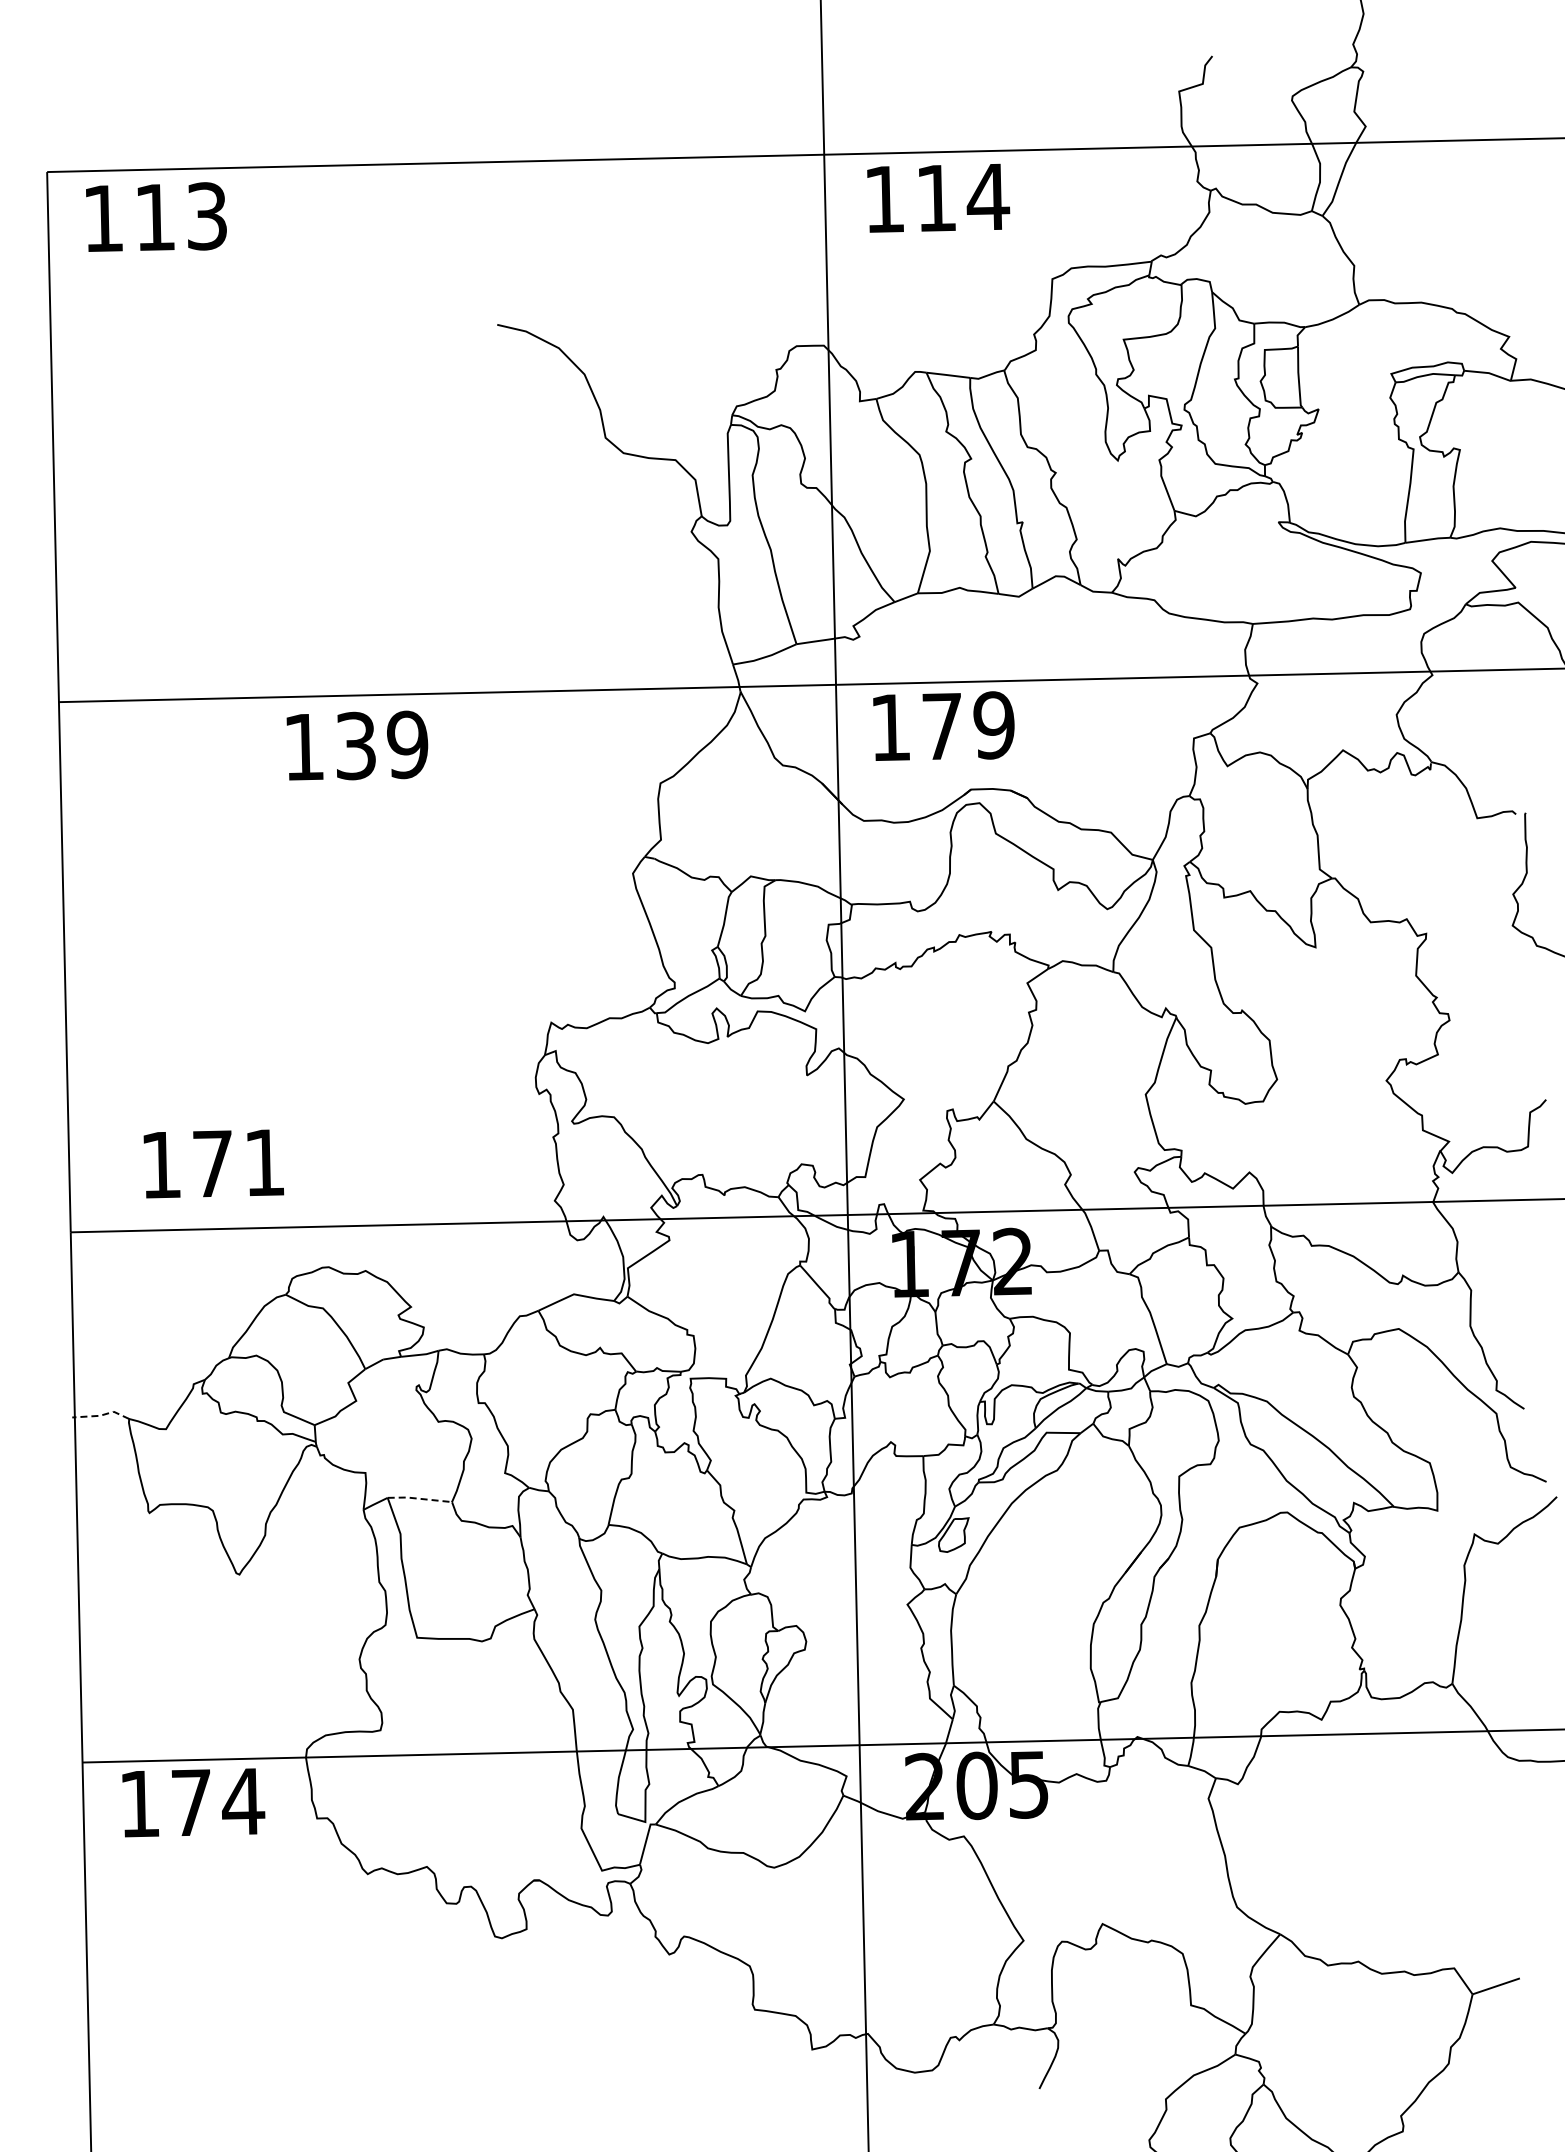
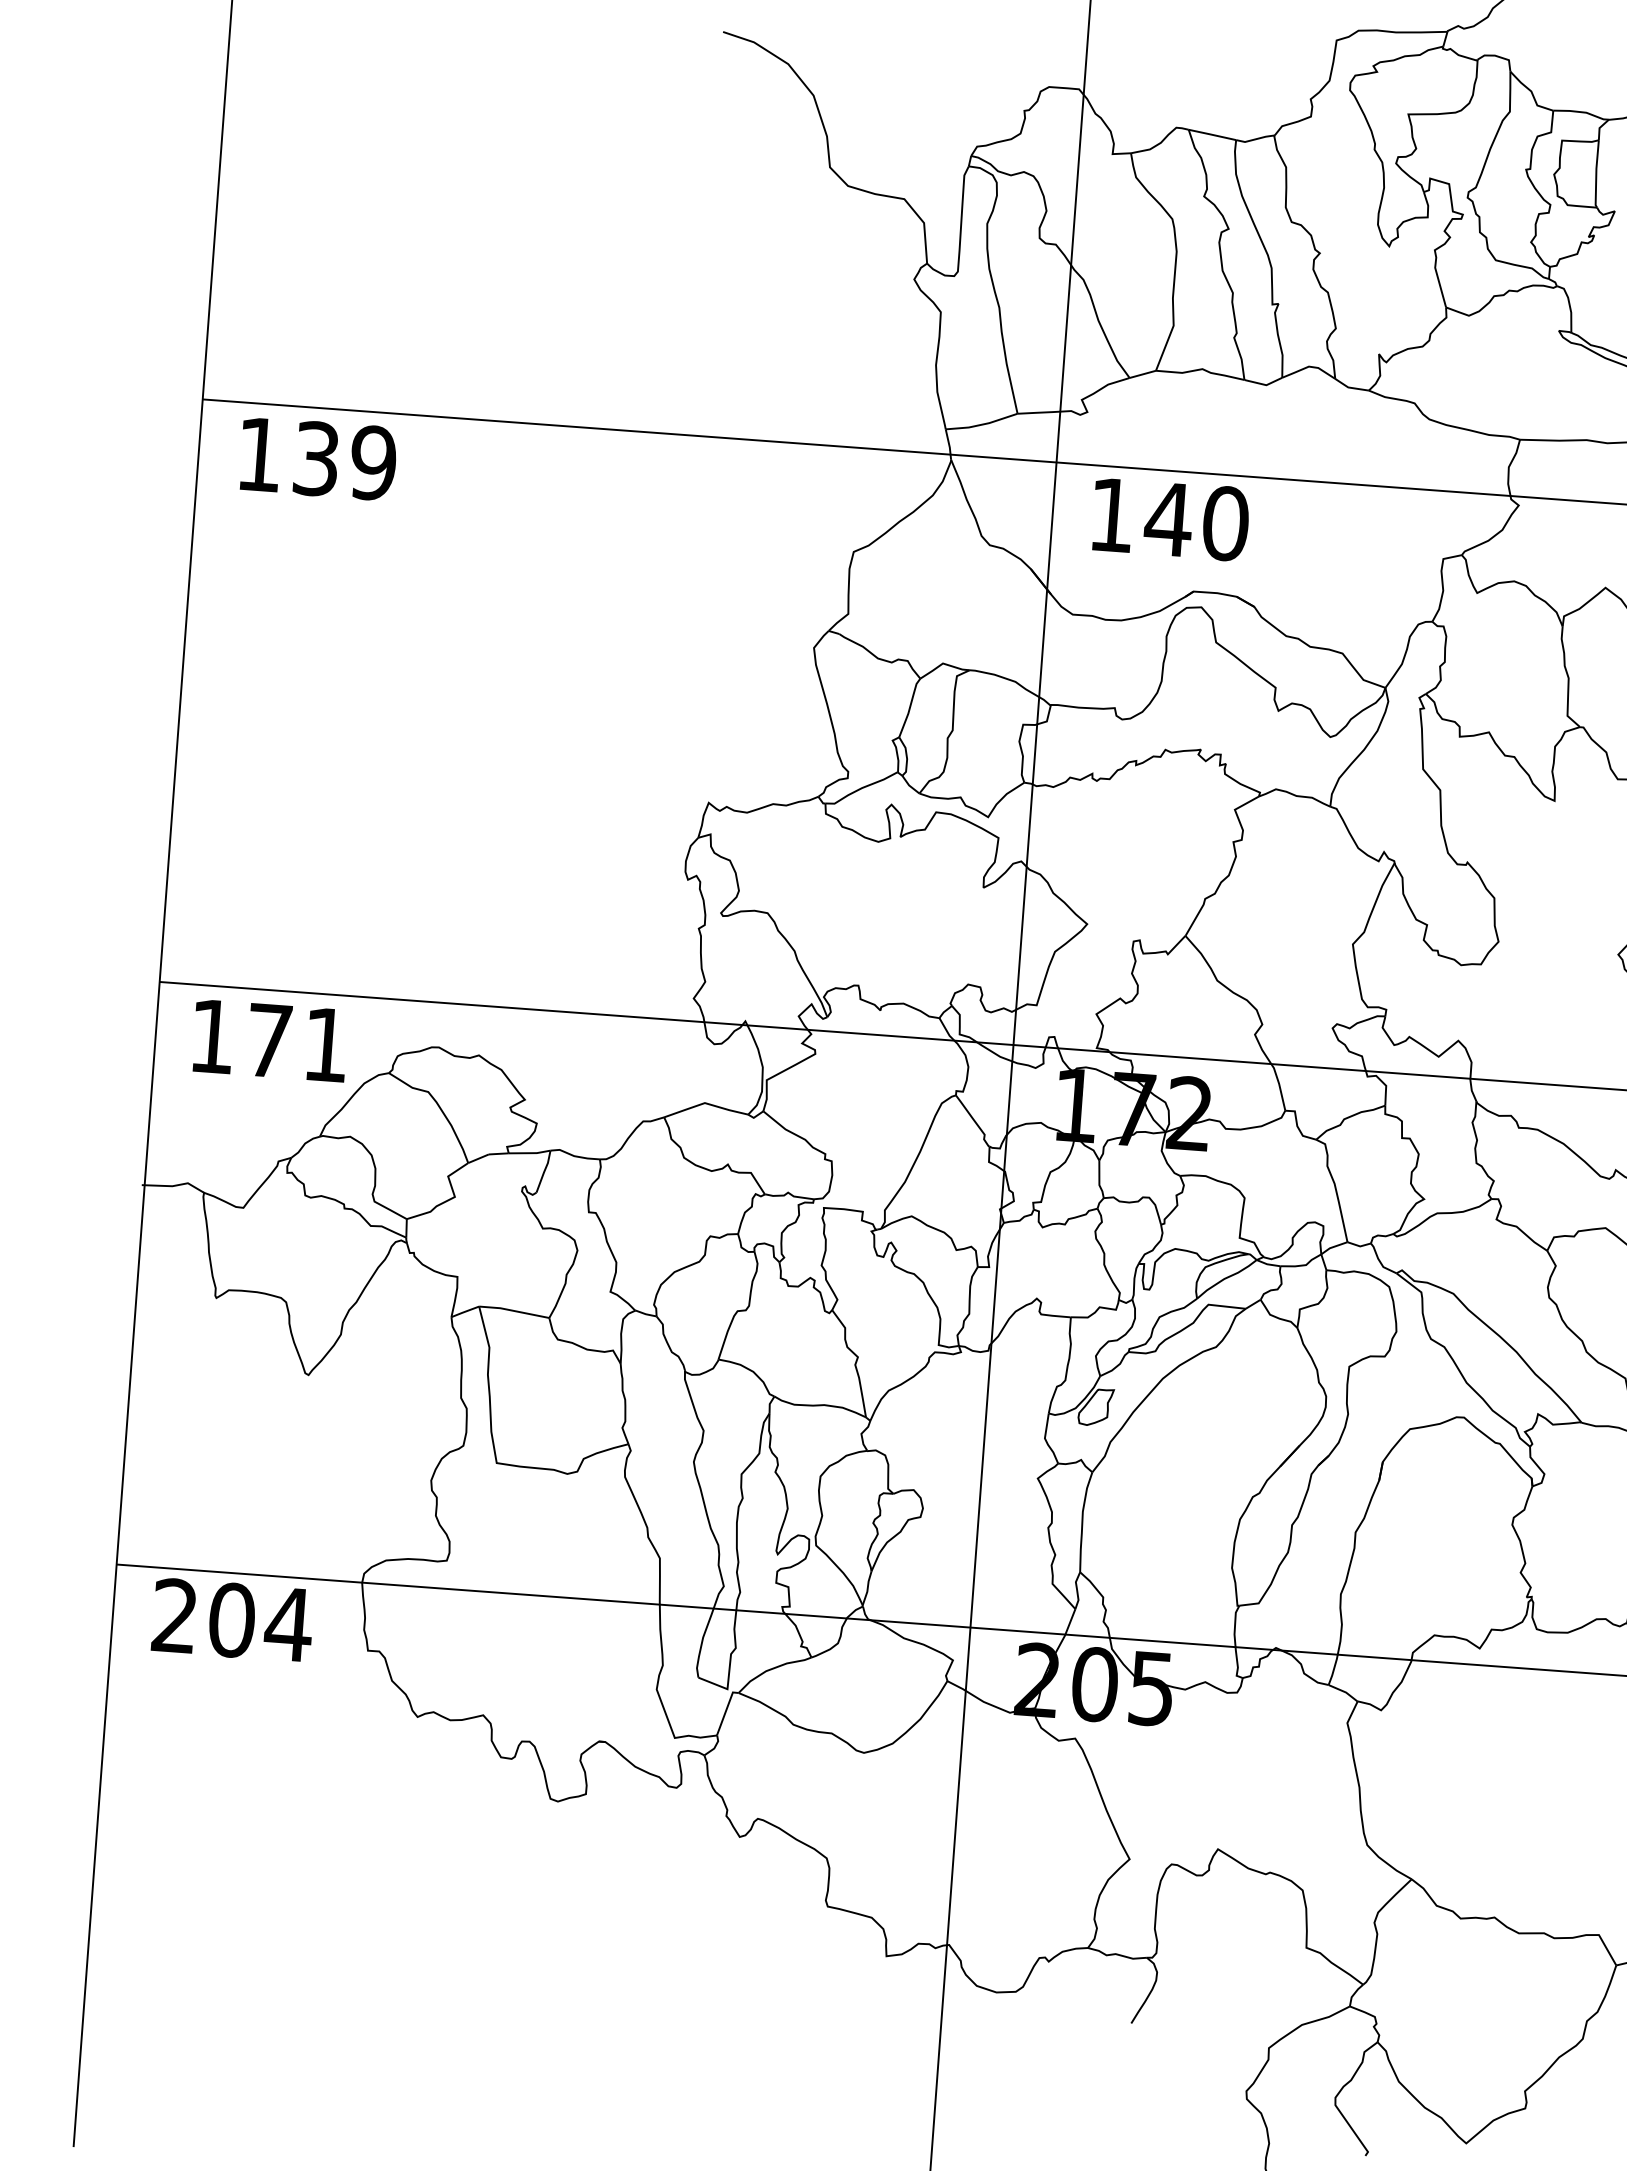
text: (967, 725) -> (1196, 520), 179 -> 140
text: (357, 745) -> (318, 458), moved
text: (213, 1163) -> (269, 1040), moved
line: (101, 1415) -> (174, 1186), dashed -> solid
line: (419, 1498) -> (513, 1310), dashed -> solid
text: (165, 1802) -> (203, 1617), 174 -> 204

